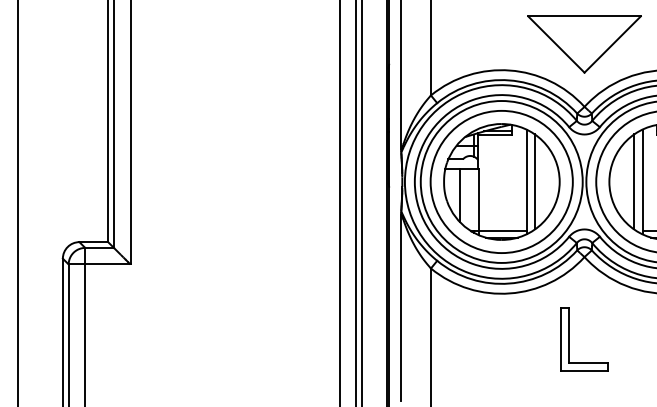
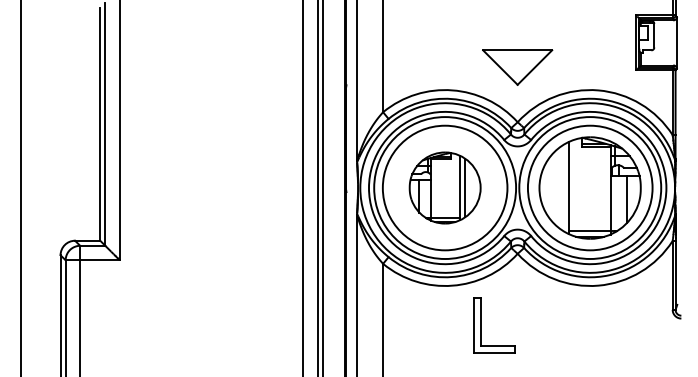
part: (584, 44) -> (517, 67), size x0.7
part: (501, 181) -> (444, 187), size x0.7
line: (634, 181) -> (561, 187), removed
part: (569, 338) -> (481, 325), moved

